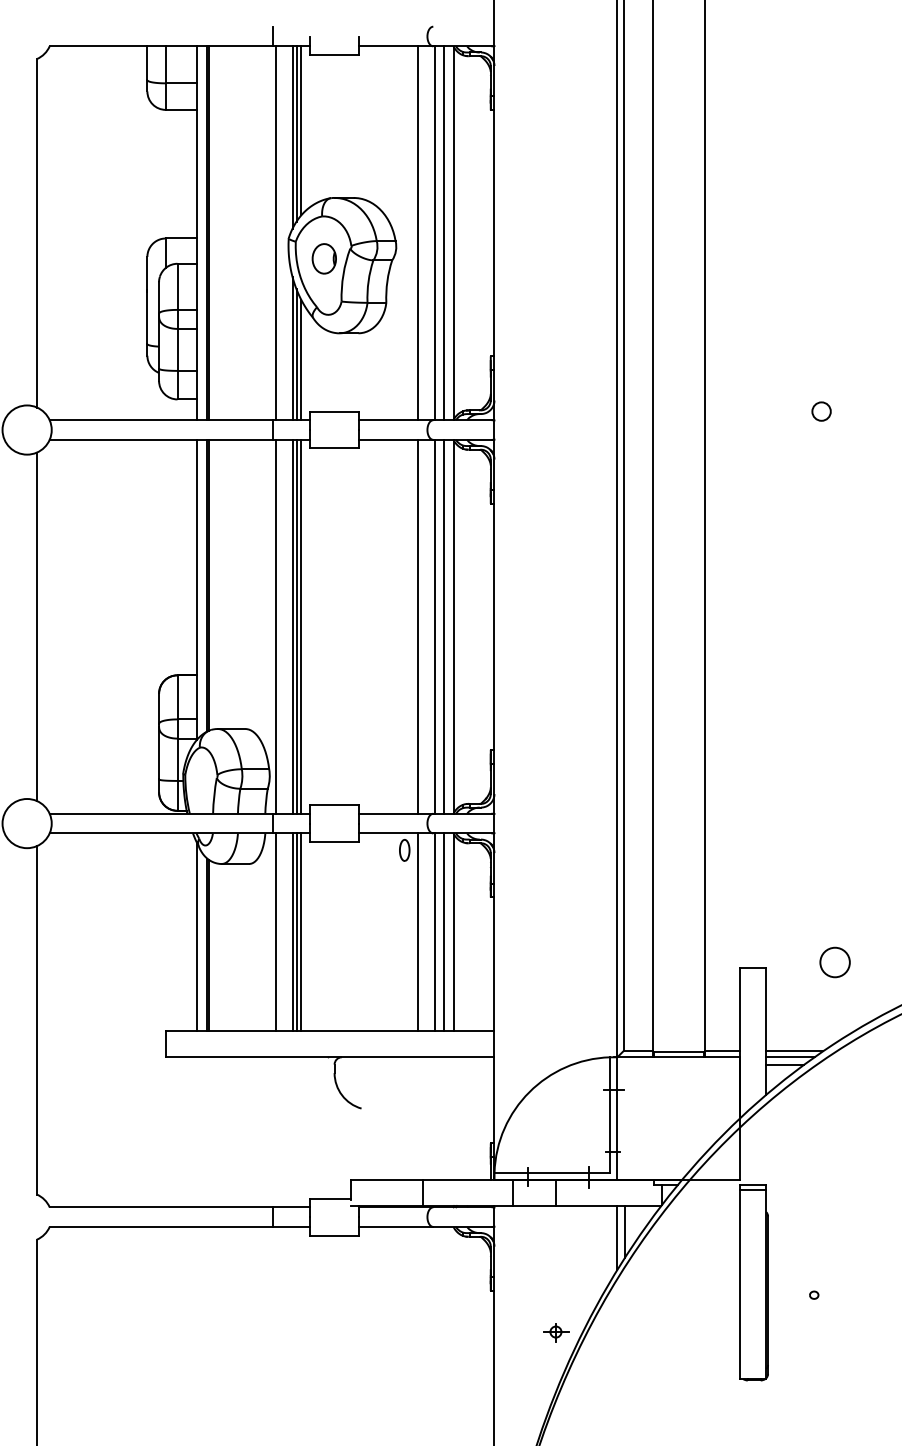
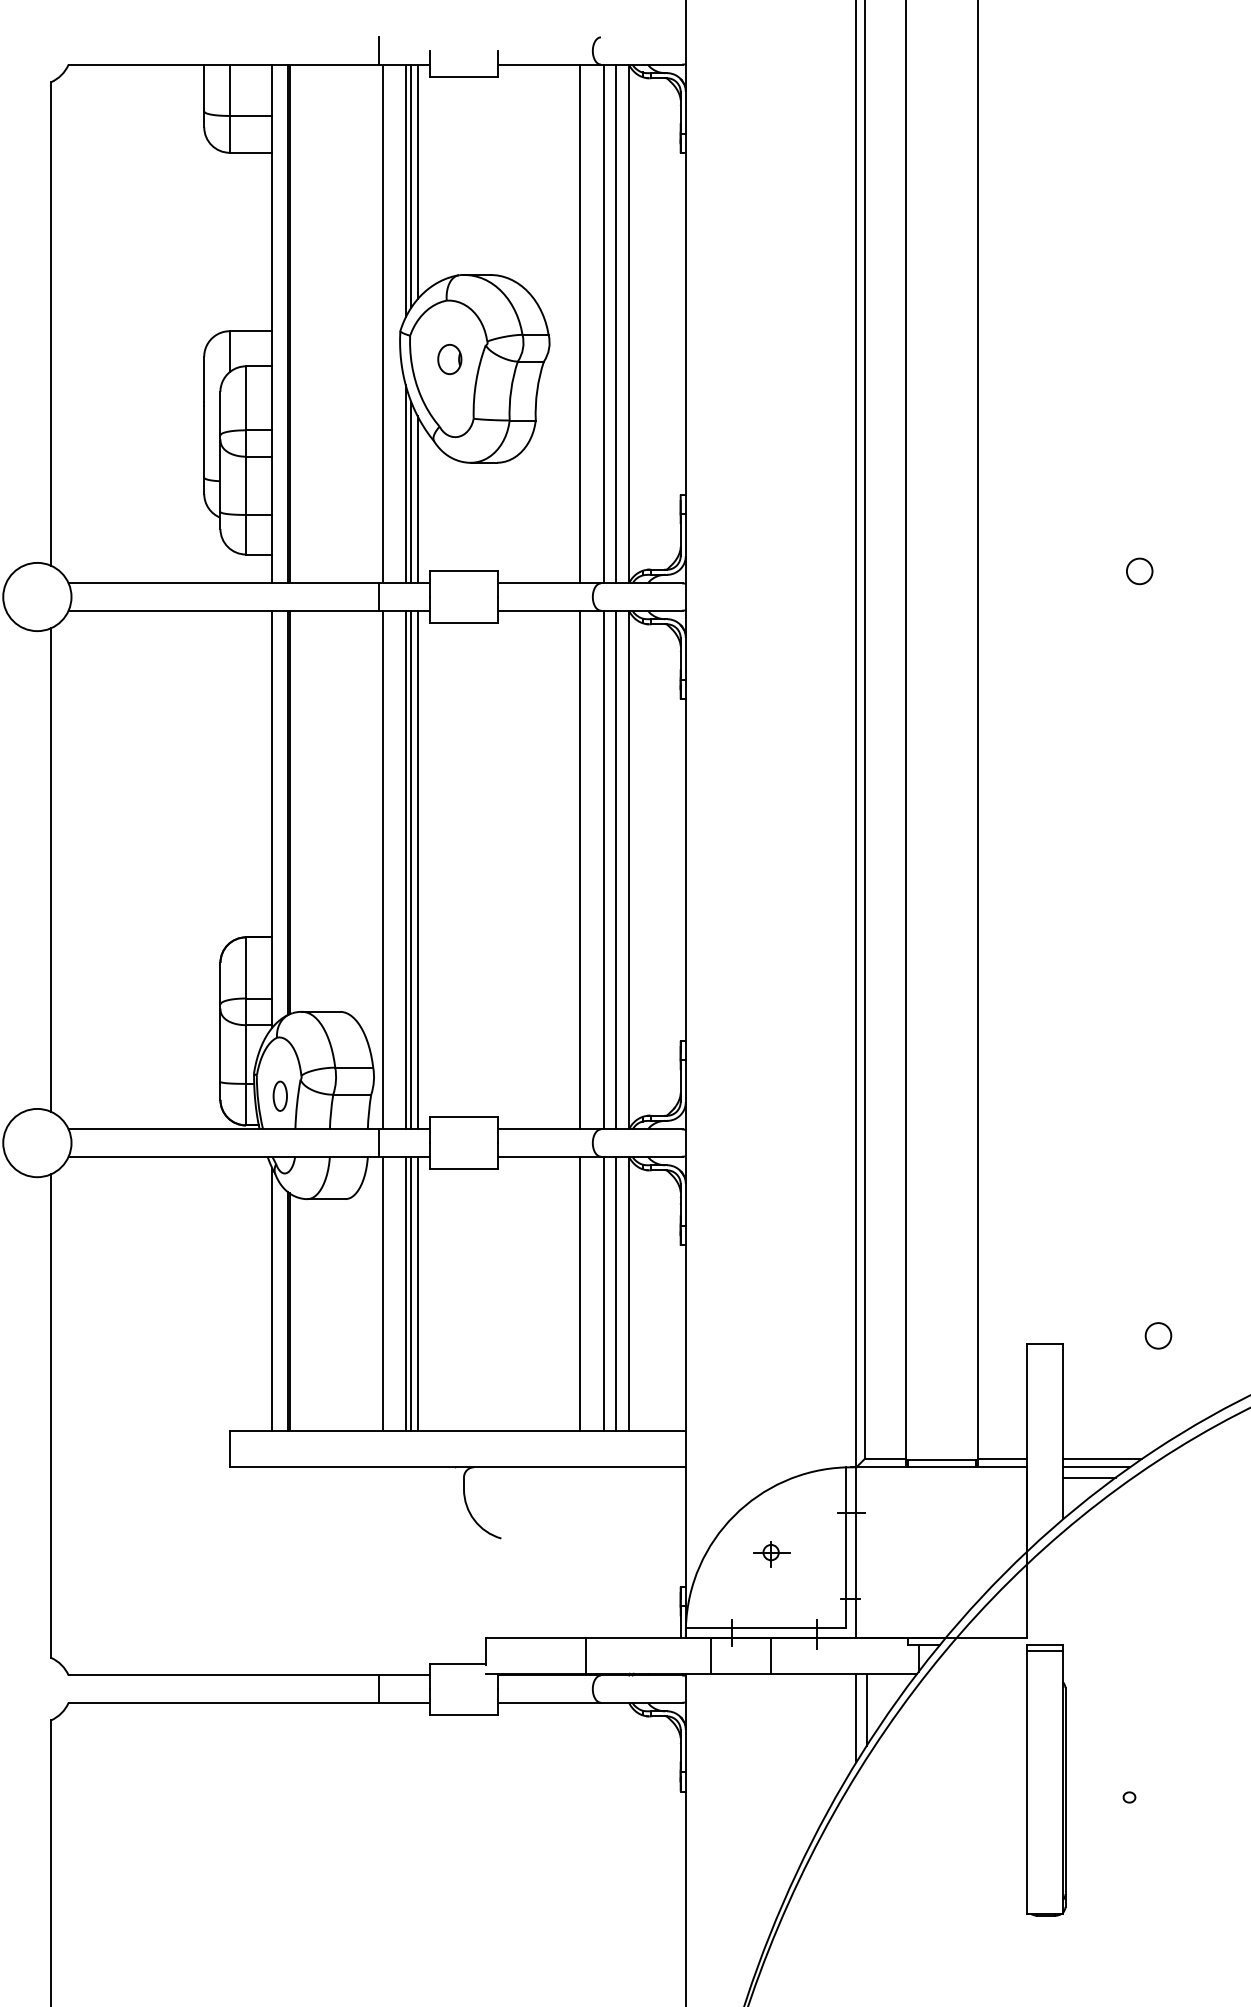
part: (324, 258) -> (449, 359), size x0.71
part: (404, 849) -> (279, 1095), moved
circle: (835, 962) -> (1158, 1335), size x0.62
part: (556, 1333) -> (771, 1554), moved

